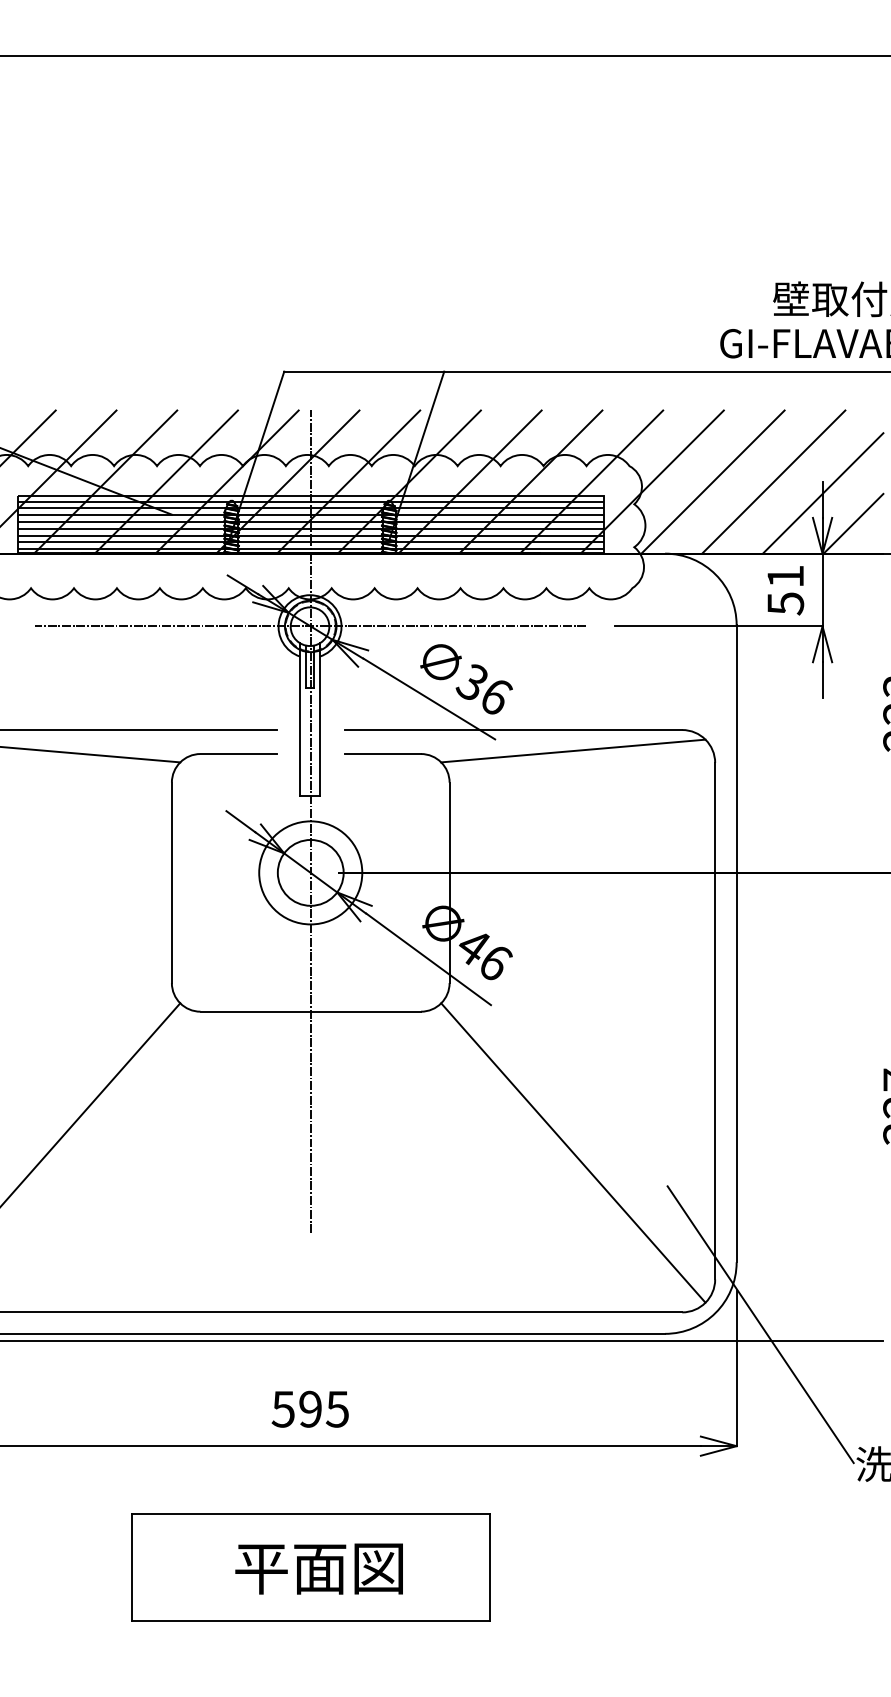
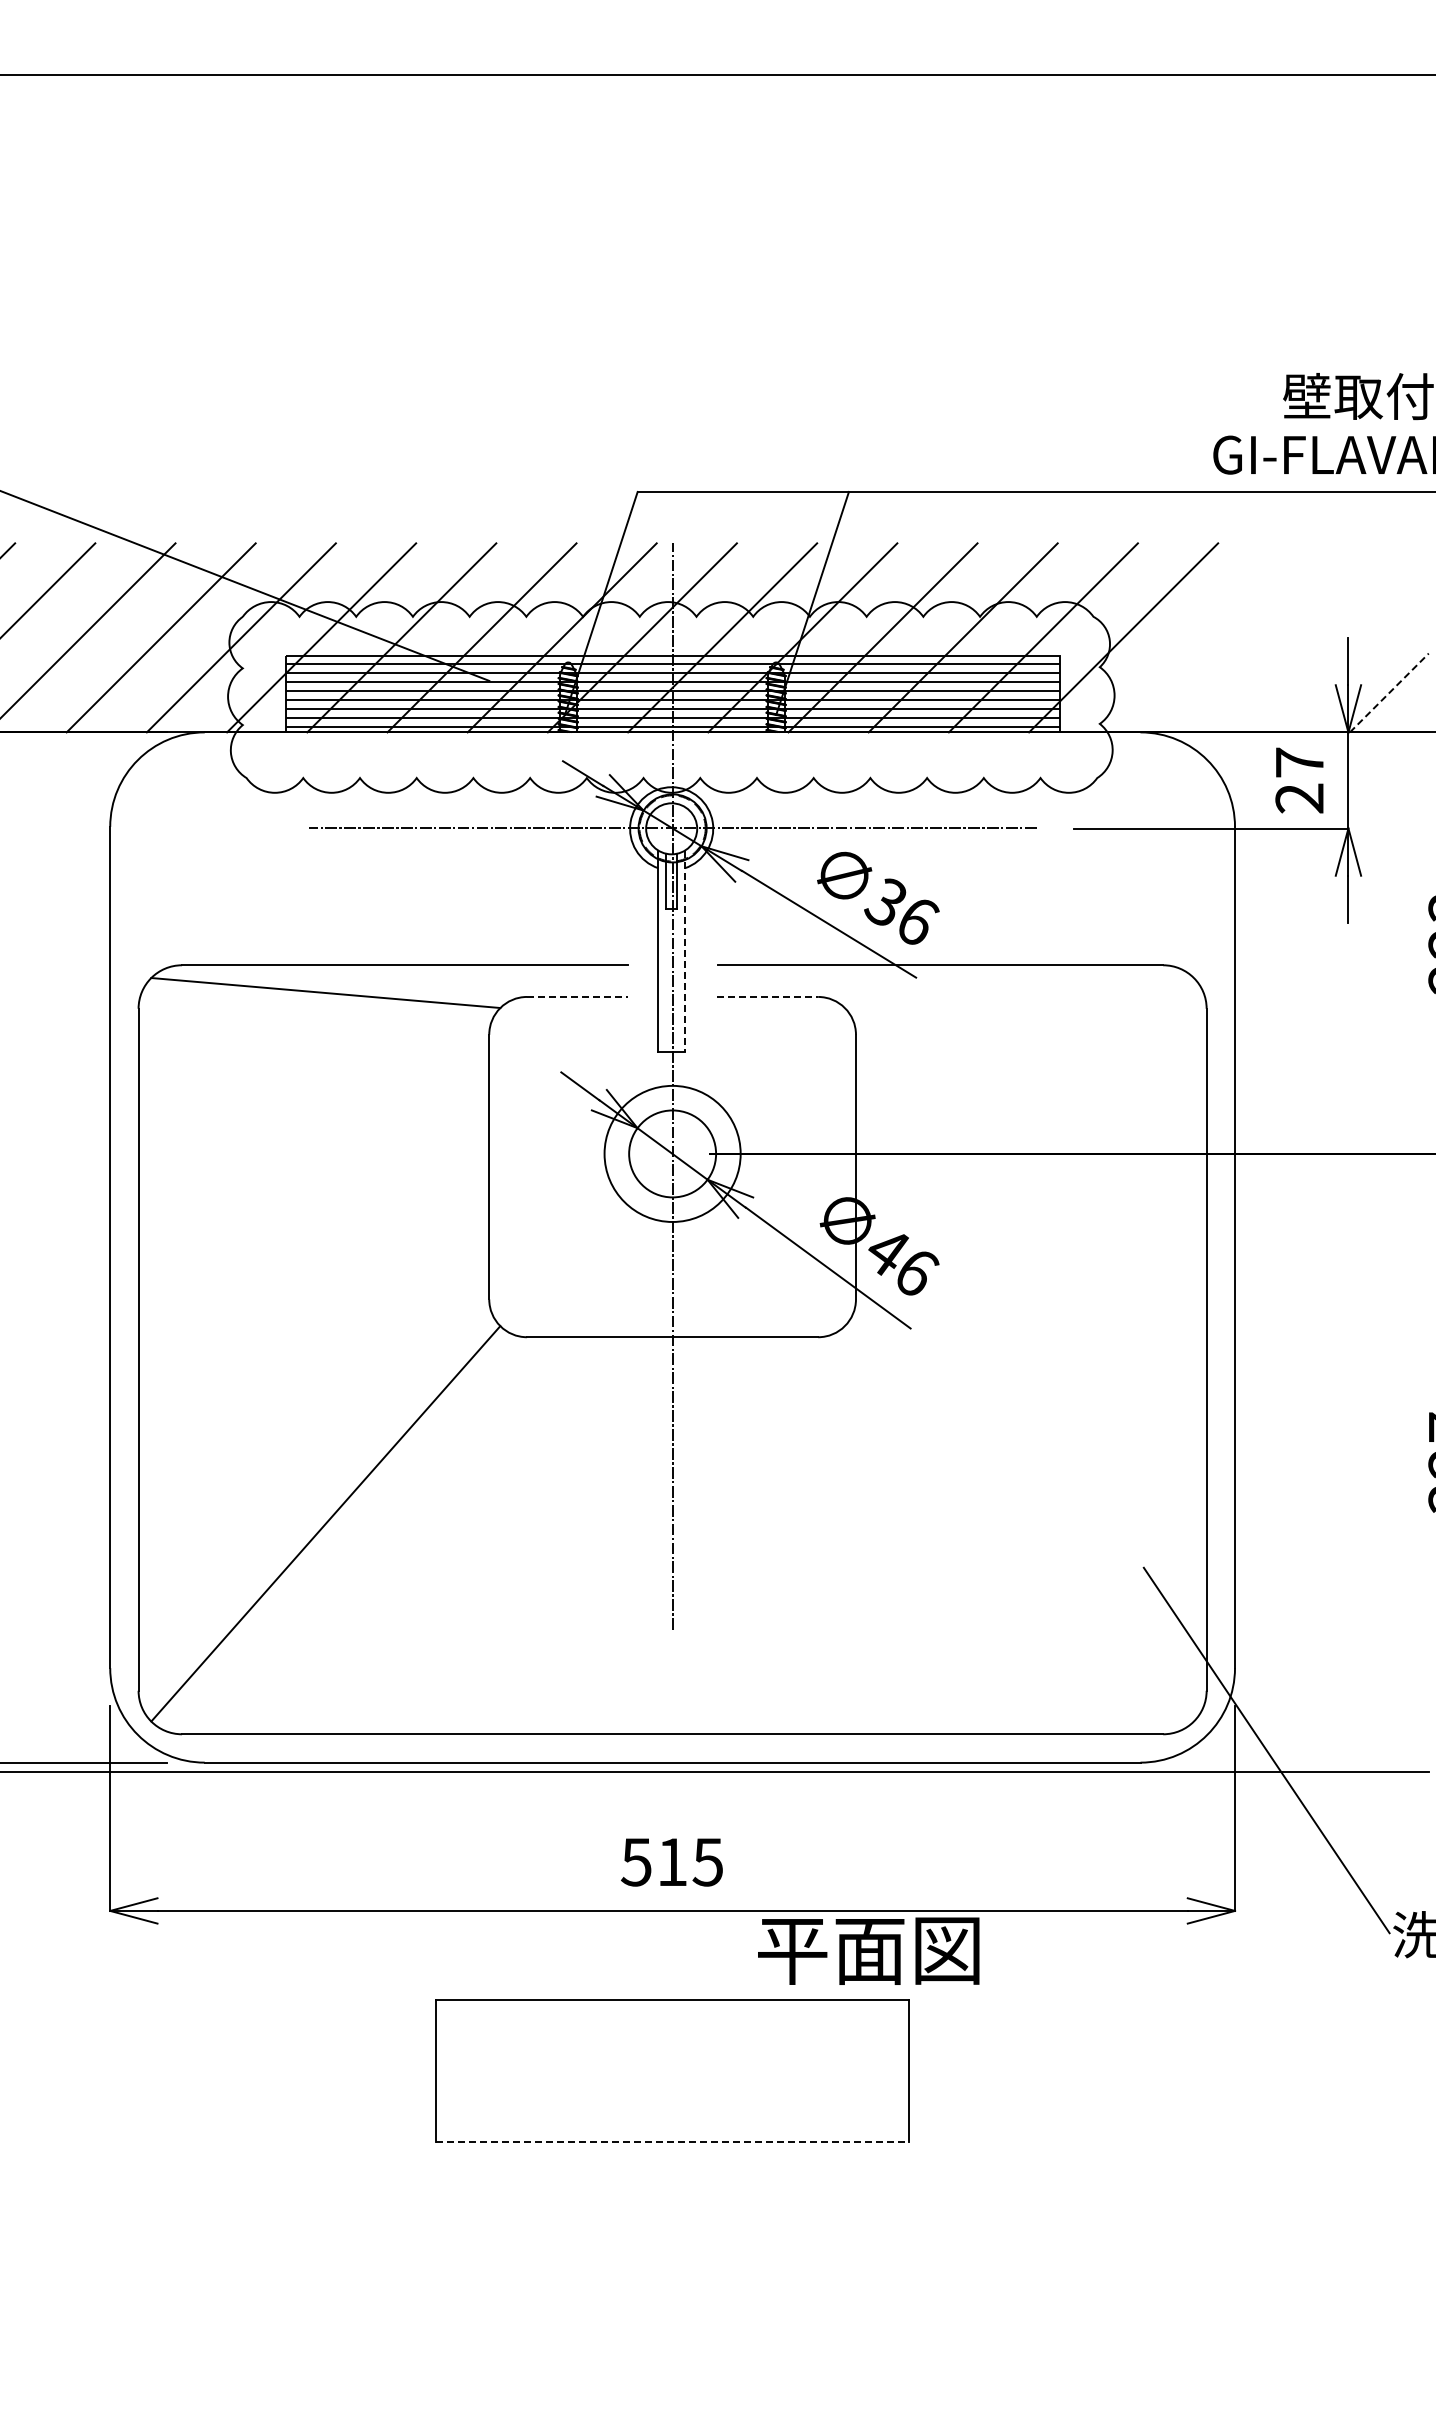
line: (712, 481) -> (1203, 637), removed
line: (773, 481) -> (1283, 637), removed
line: (822, 493) -> (1348, 652), removed
line: (853, 523) -> (1389, 692), solid -> dashed
text: (785, 590) -> (1299, 780), 51 -> 27
line: (319, 719) -> (684, 951), solid -> dashed
line: (572, 751) -> (1018, 993), removed
line: (238, 753) -> (577, 996), solid -> dashed
line: (383, 753) -> (768, 996), solid -> dashed
line: (572, 1152) -> (1018, 1523), removed
text: (309, 1408) -> (671, 1861), 595 -> 515
text: (318, 1568) -> (868, 1950), moved
line: (311, 1620) -> (673, 2141), solid -> dashed

